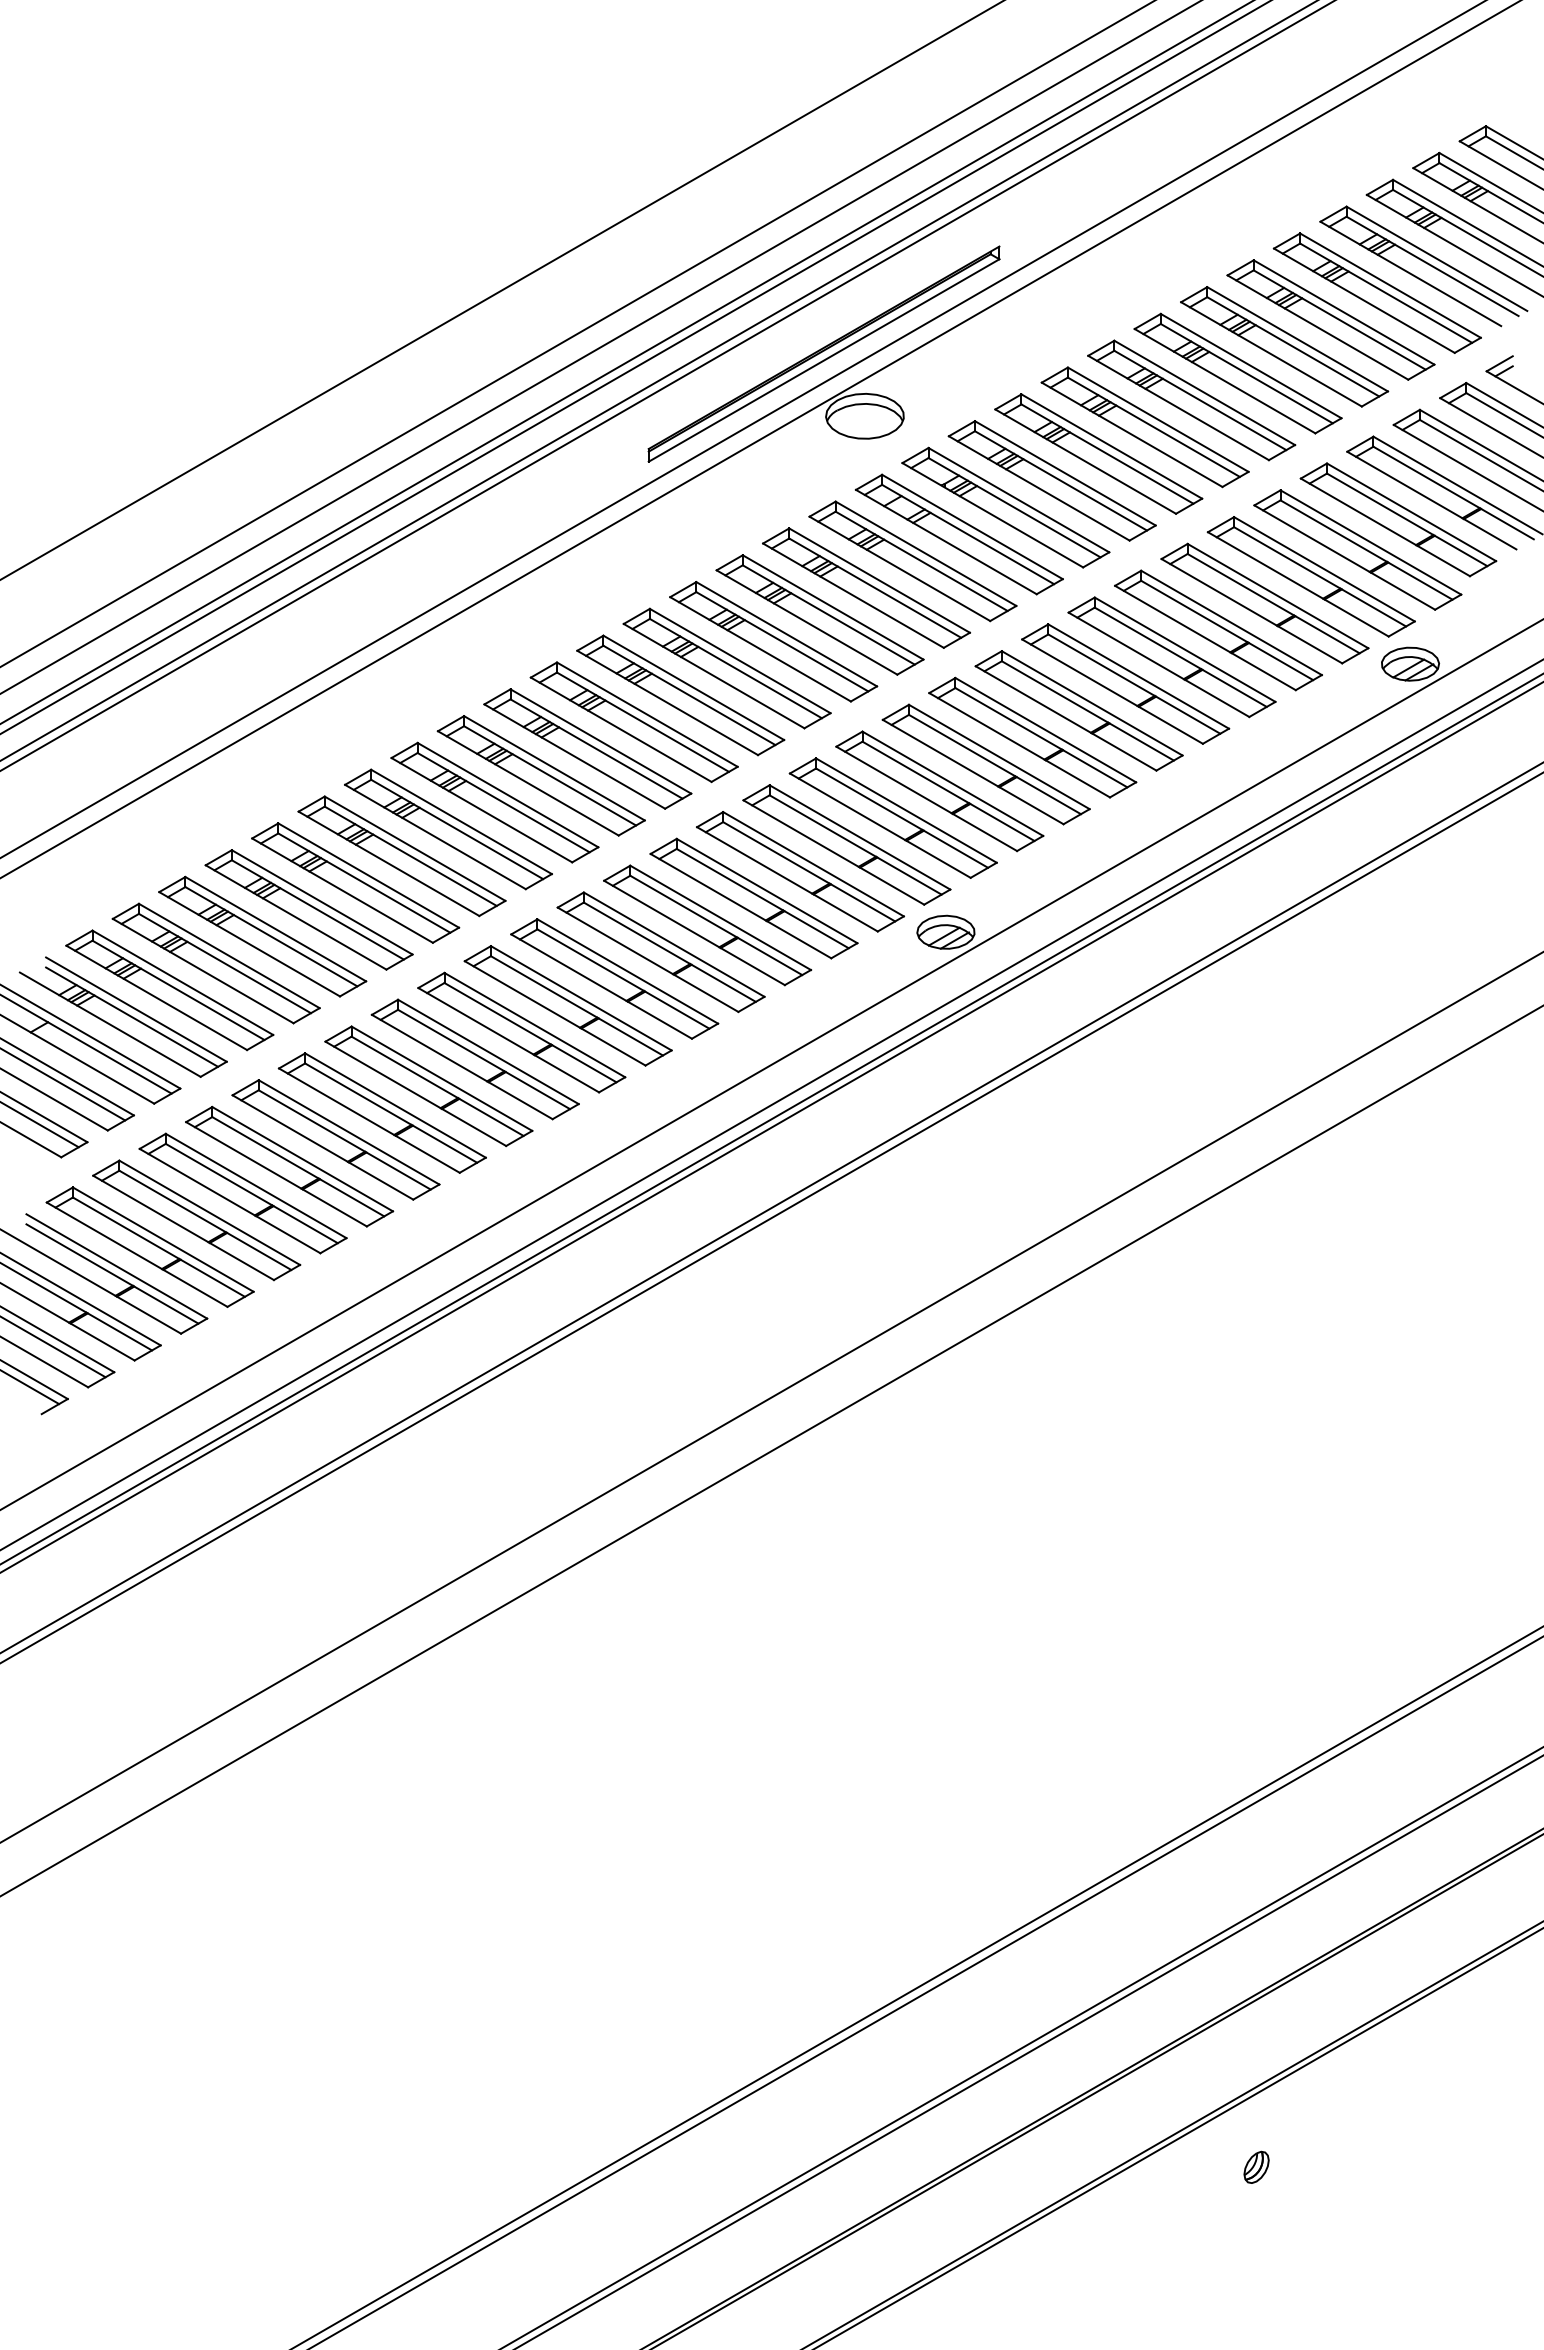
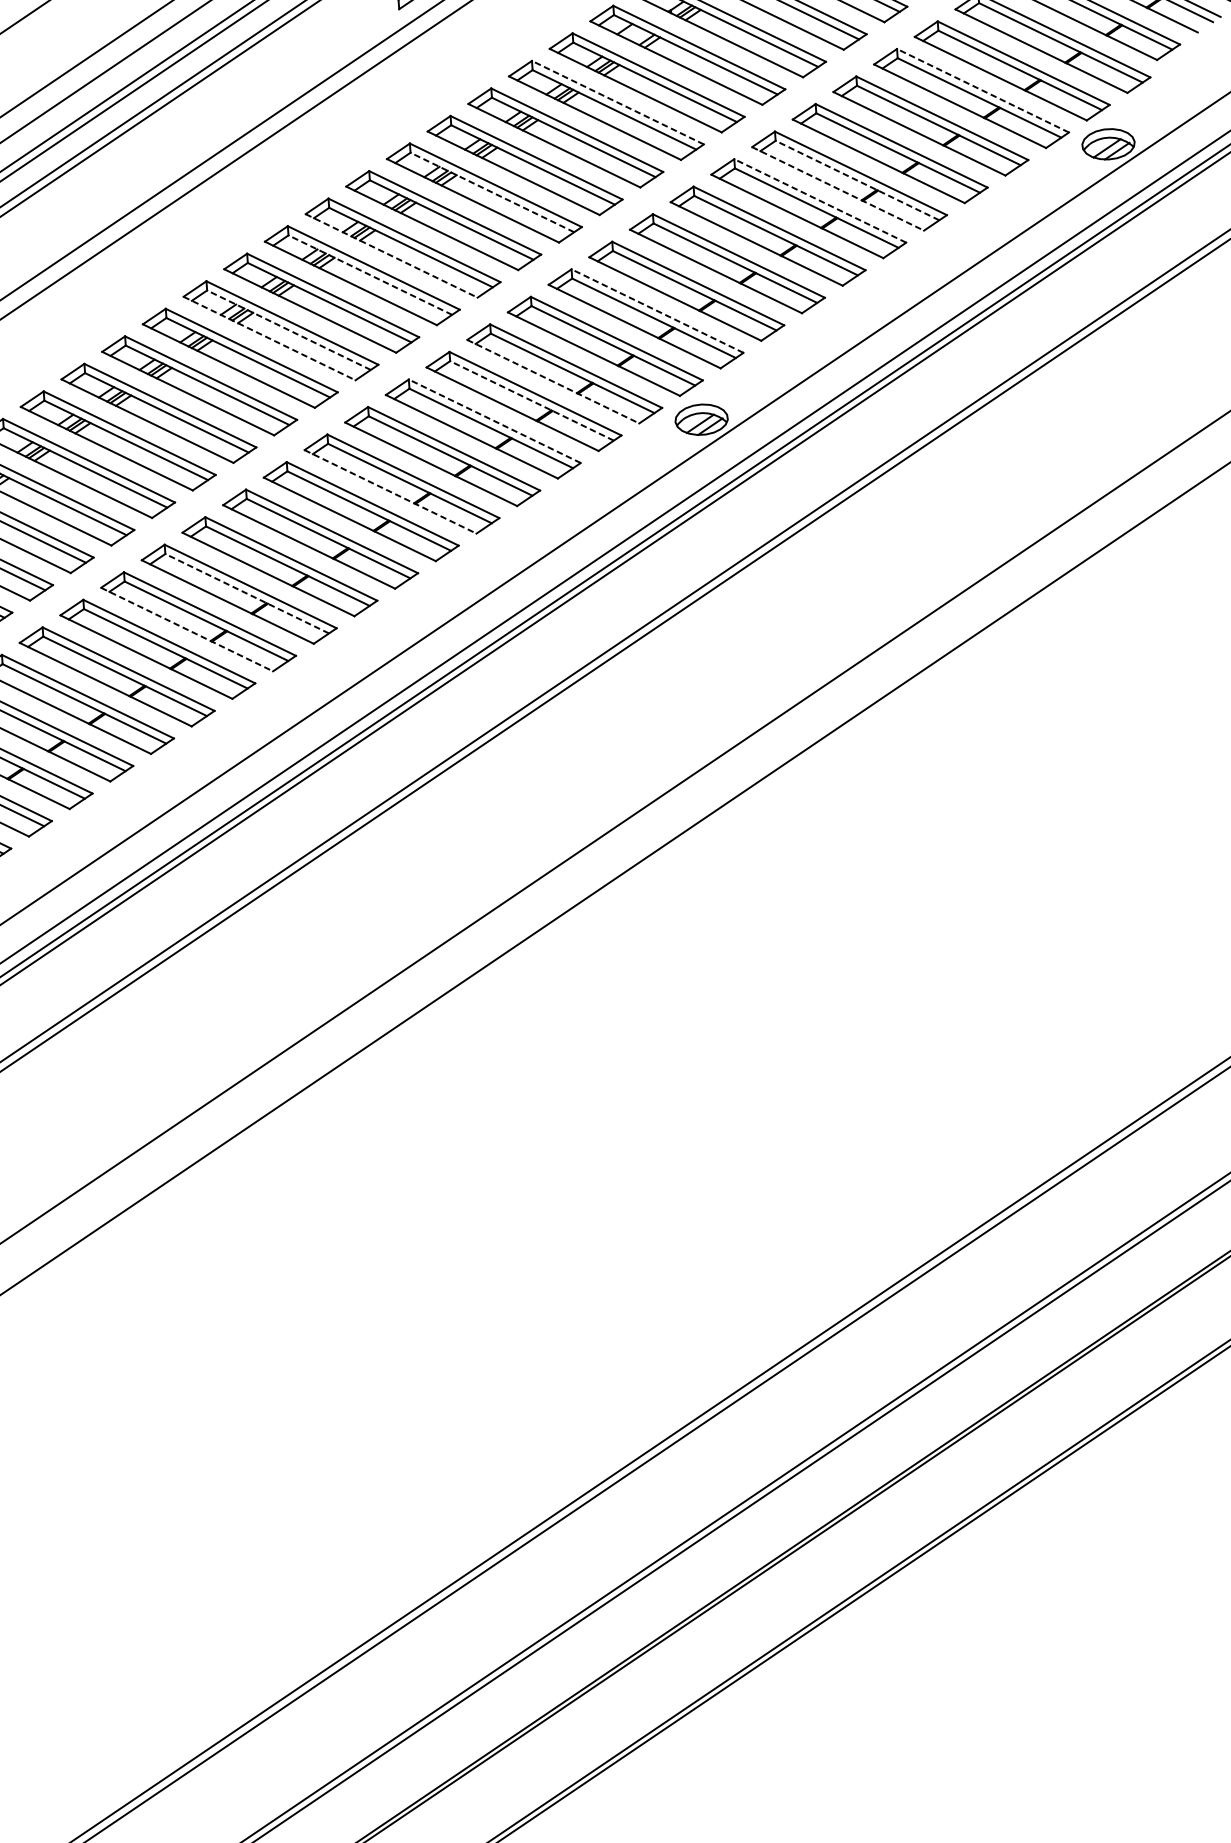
line: (879, 580) -> (617, 102), solid -> dashed
line: (1277, 595) -> (982, 90), solid -> dashed
line: (735, 668) -> (492, 192), solid -> dashed
line: (1133, 683) -> (856, 180), solid -> dashed
line: (1112, 691) -> (838, 188), solid -> dashed
line: (1091, 703) -> (819, 201), solid -> dashed
line: (621, 730) -> (391, 256), solid -> dashed
line: (596, 748) -> (370, 274), solid -> dashed
line: (503, 802) -> (288, 330), solid -> dashed
line: (482, 810) -> (270, 338), solid -> dashed
line: (906, 810) -> (657, 311), solid -> dashed
line: (787, 879) -> (553, 381), solid -> dashed
line: (762, 898) -> (531, 400), solid -> dashed
line: (720, 917) -> (494, 420), solid -> dashed
line: (602, 986) -> (391, 491), solid -> dashed
line: (437, 1086) -> (247, 593), solid -> dashed
line: (369, 1120) -> (187, 629), solid -> dashed
part: (1256, 2166) -> (1066, 1527), removed

